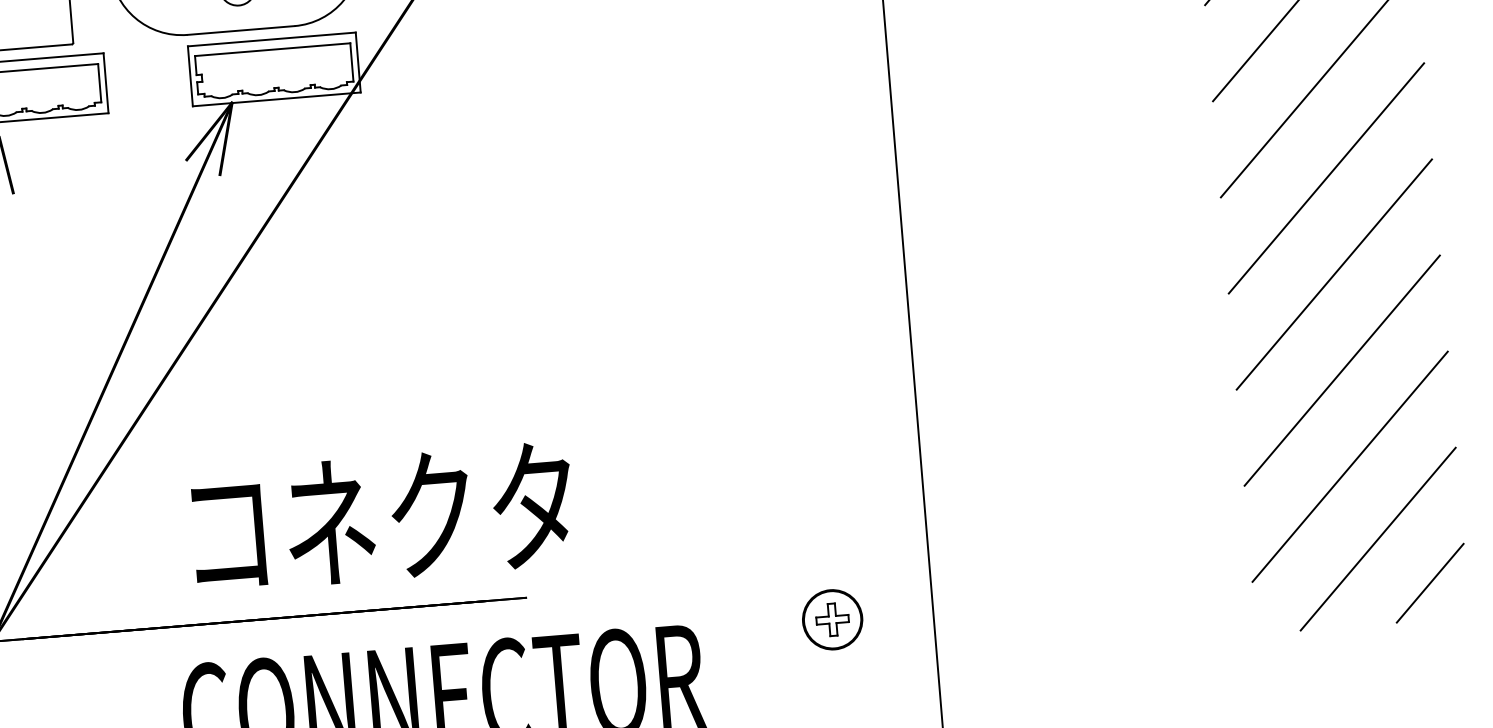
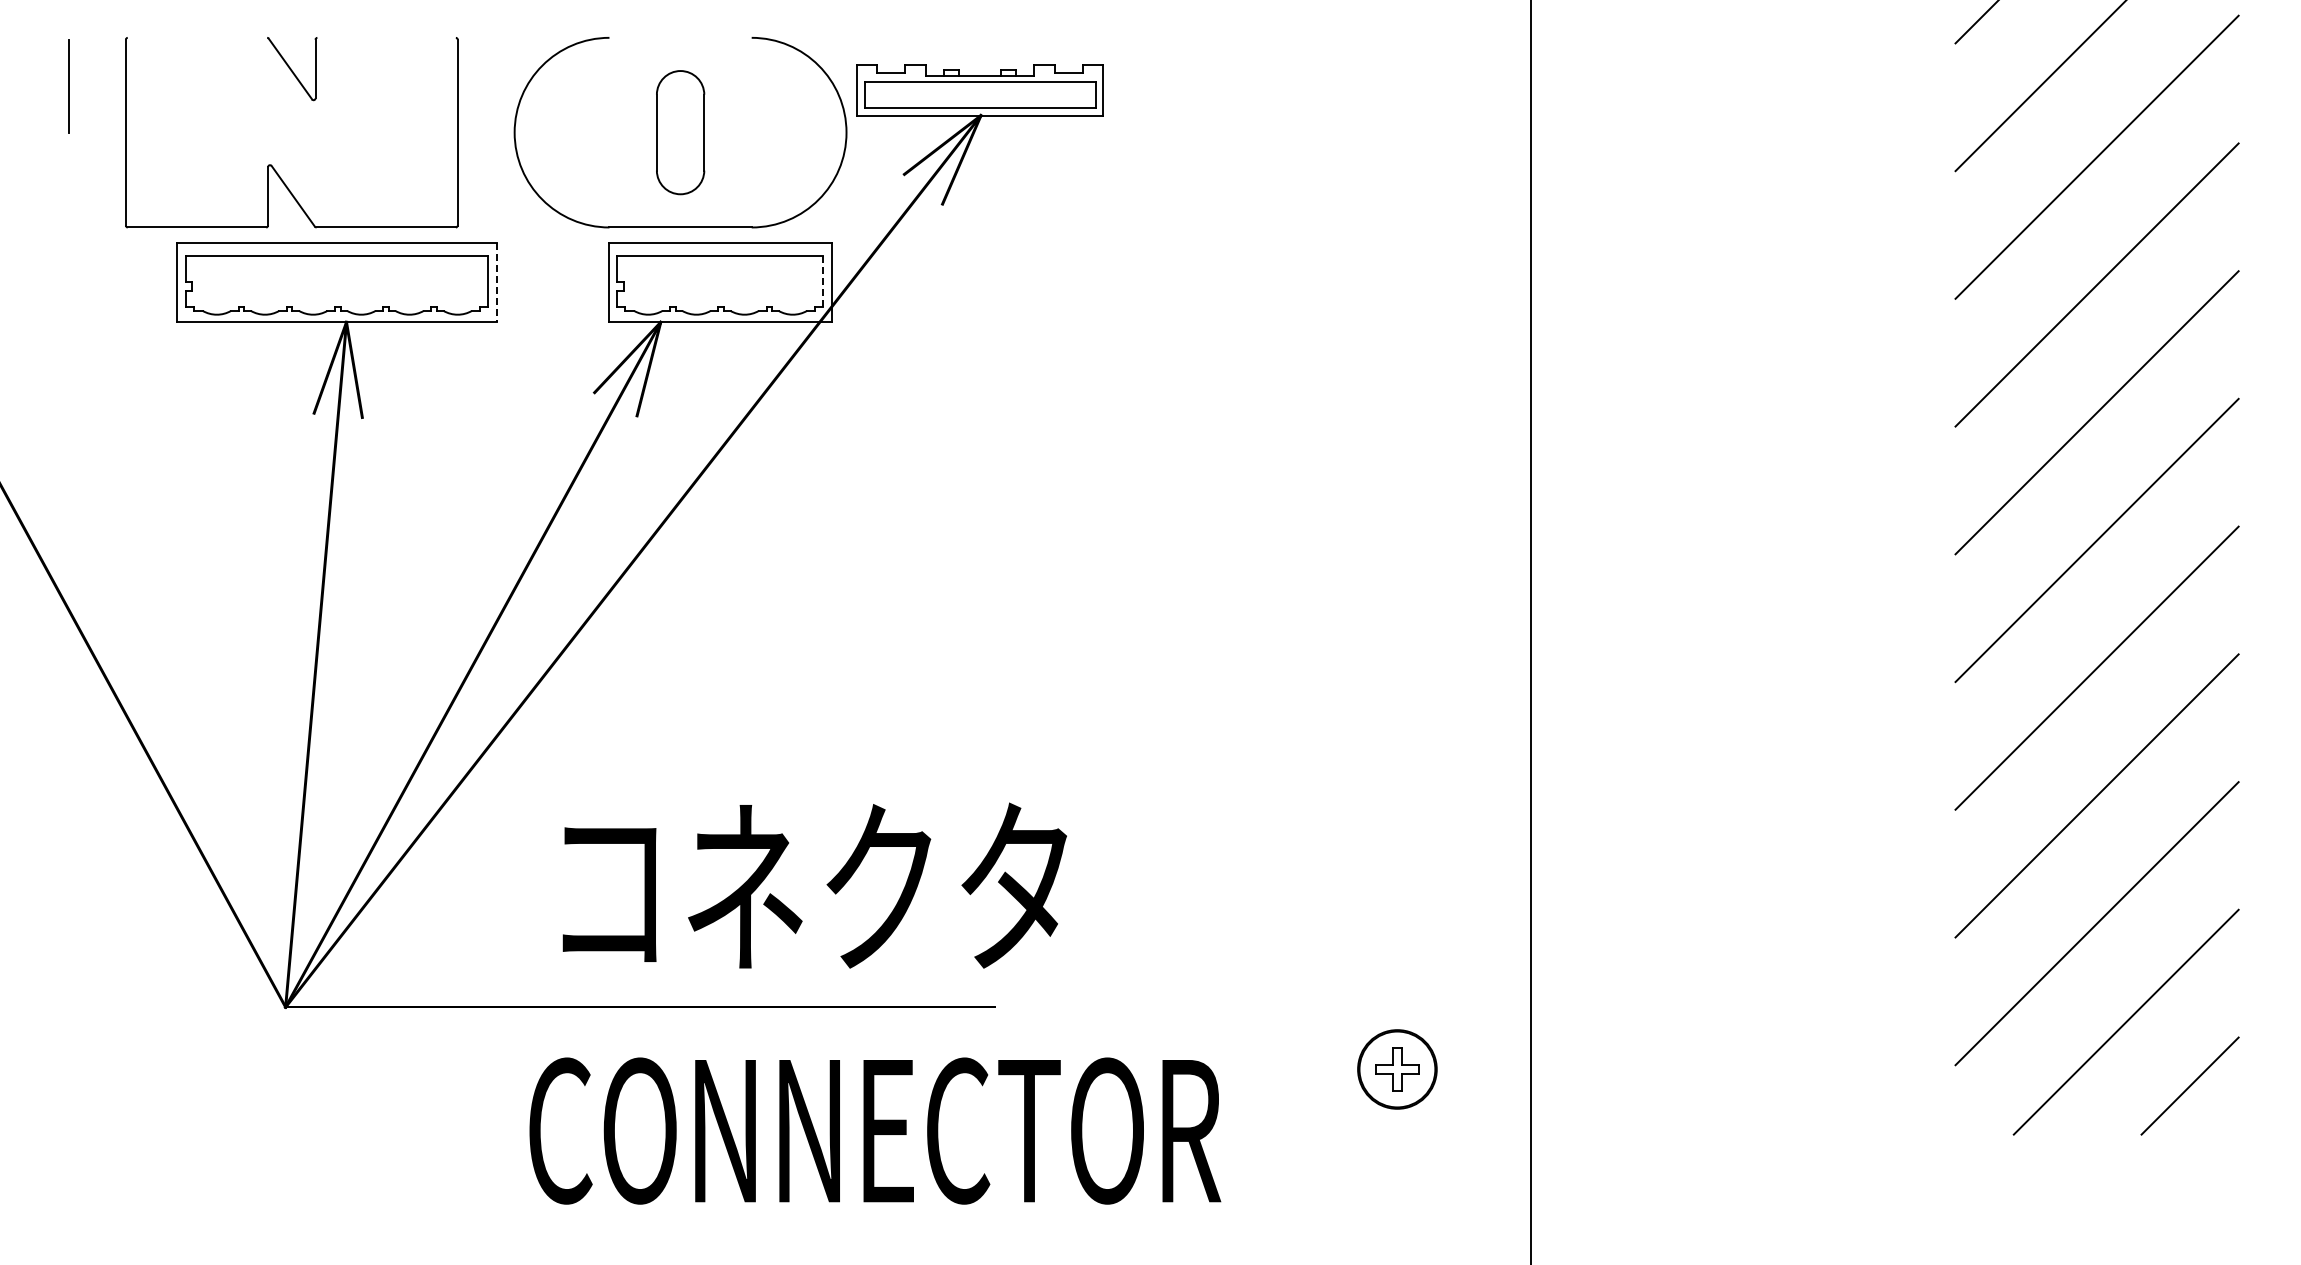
line: (351, 62) -> (823, 281), solid -> dashed
line: (105, 83) -> (496, 282), solid -> dashed

